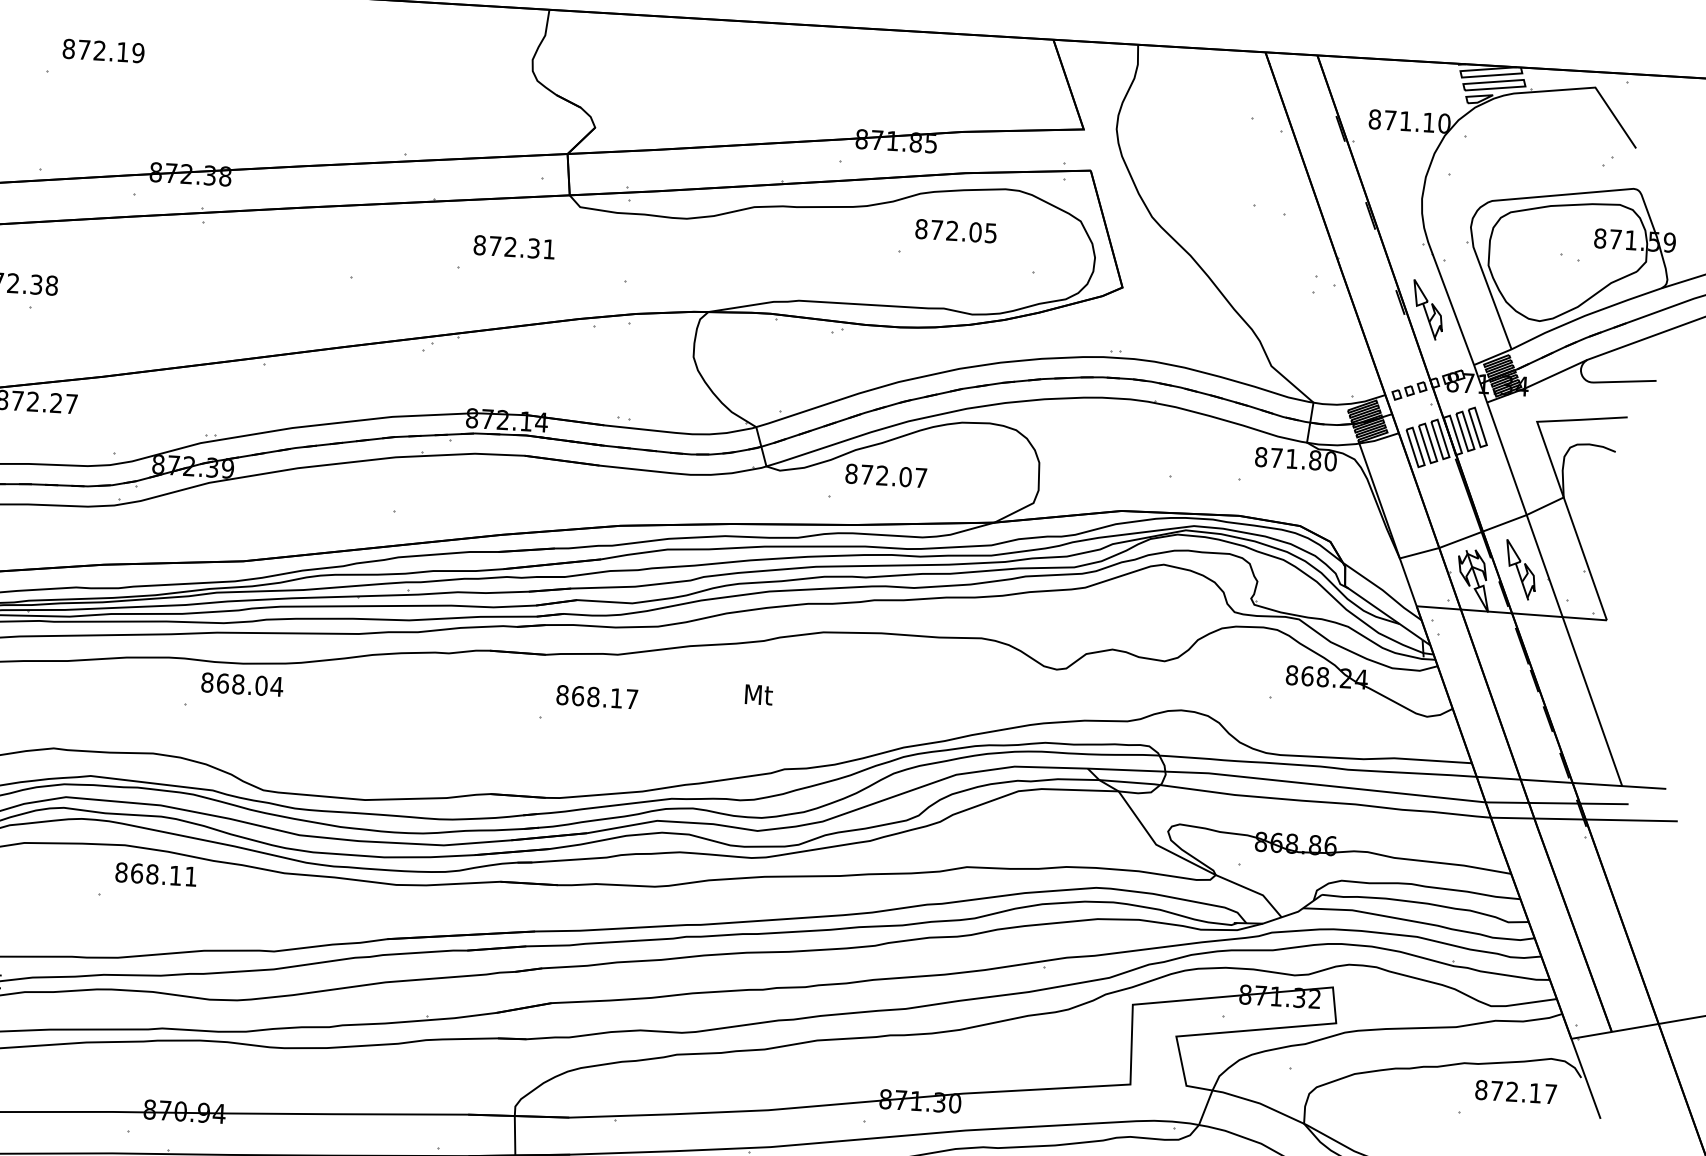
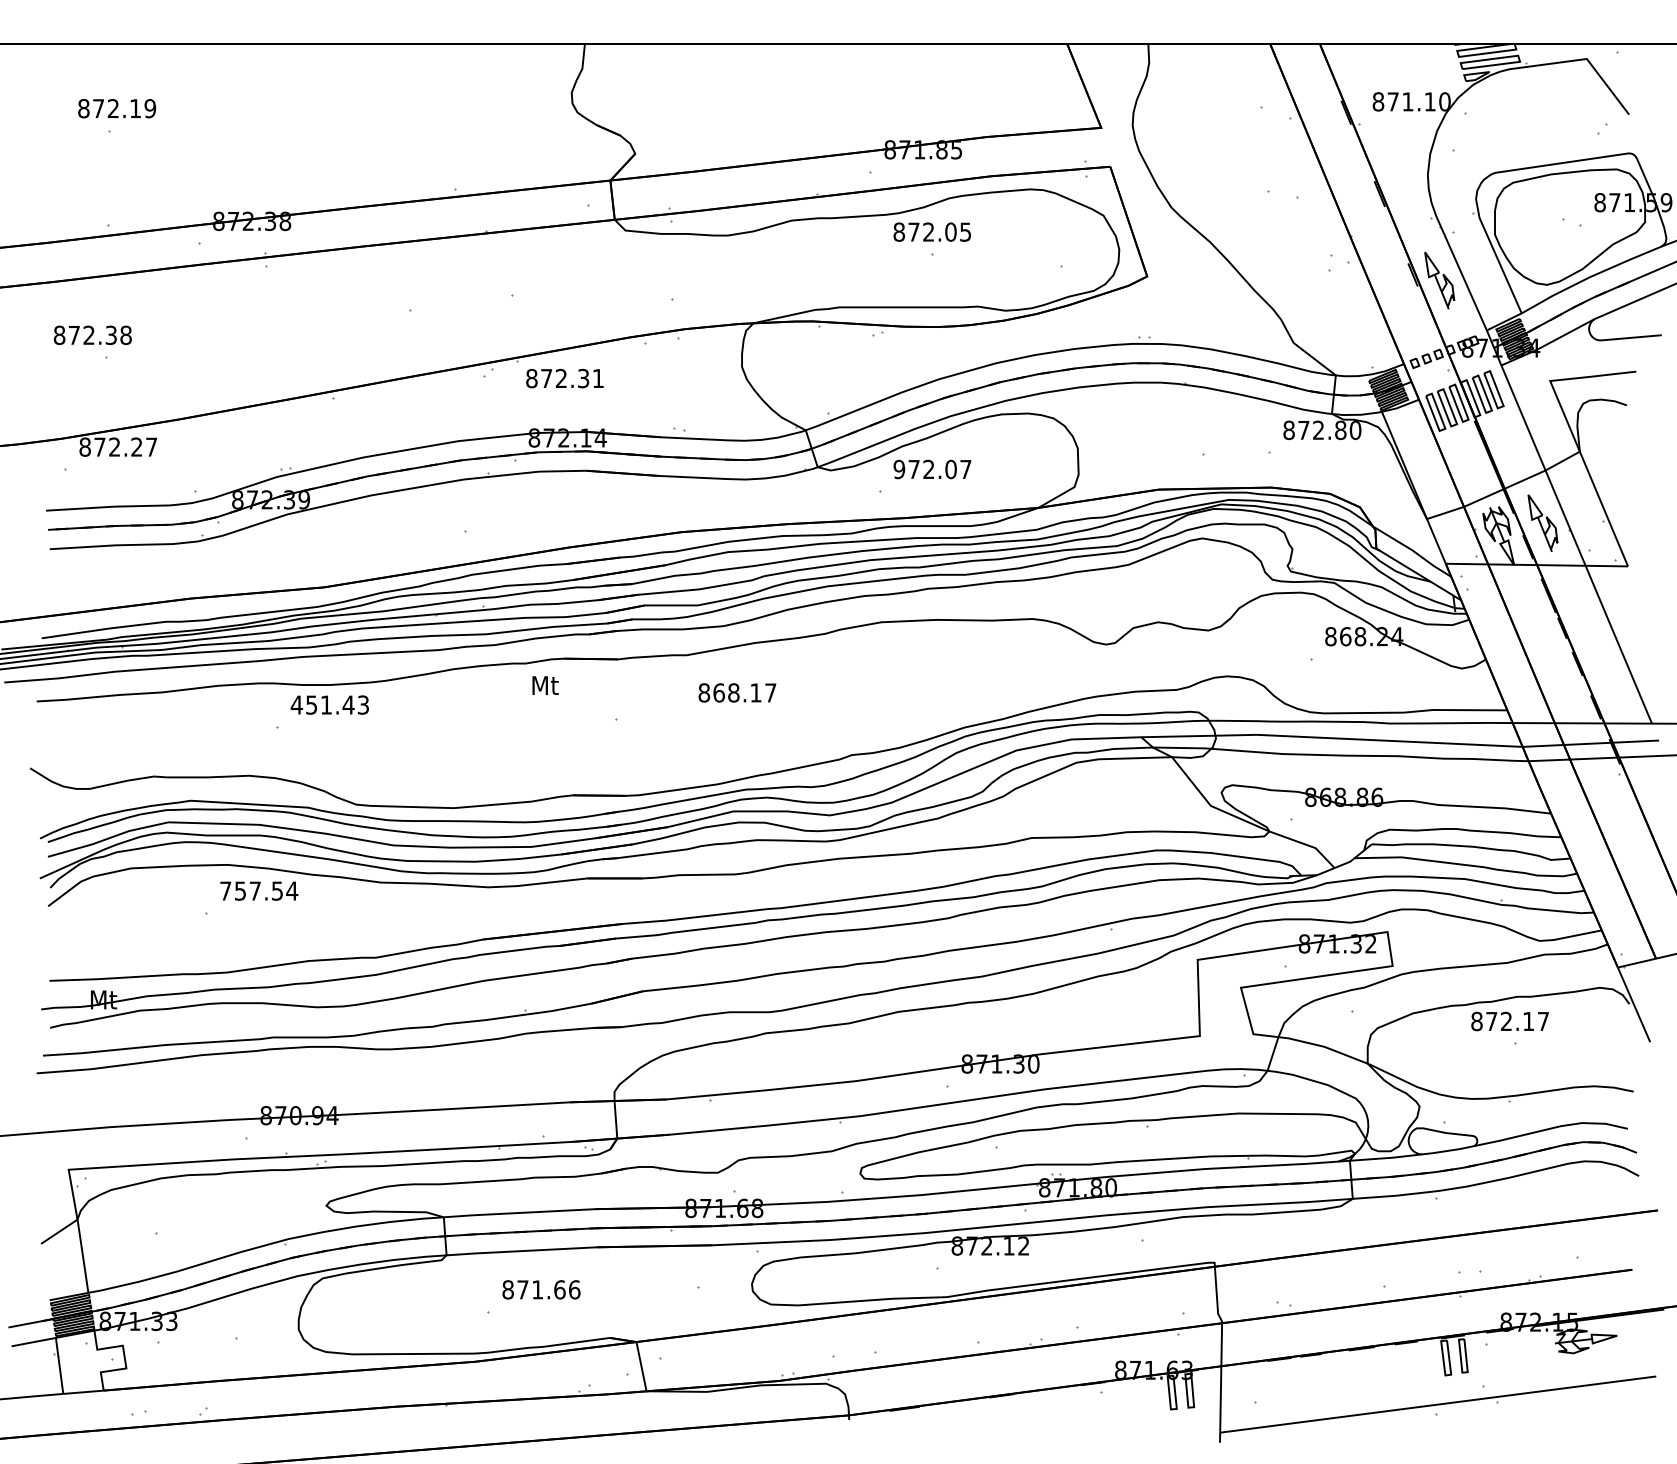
text: (104, 50) -> (117, 108), moved
text: (956, 230) -> (932, 231), moved
text: (513, 247) -> (564, 378), moved
text: (1292, 458) -> (1318, 429), 871.80 -> 872.80
text: (851, 473) -> (899, 469), 872.07 -> 972.07
text: (241, 684) -> (329, 704), 868.04 -> 451.43
text: (758, 694) -> (545, 685), moved
text: (597, 696) -> (737, 692), moved
text: (156, 874) -> (259, 890), 868.11 -> 757.54
text: (1515, 1092) -> (1509, 1021), moved

